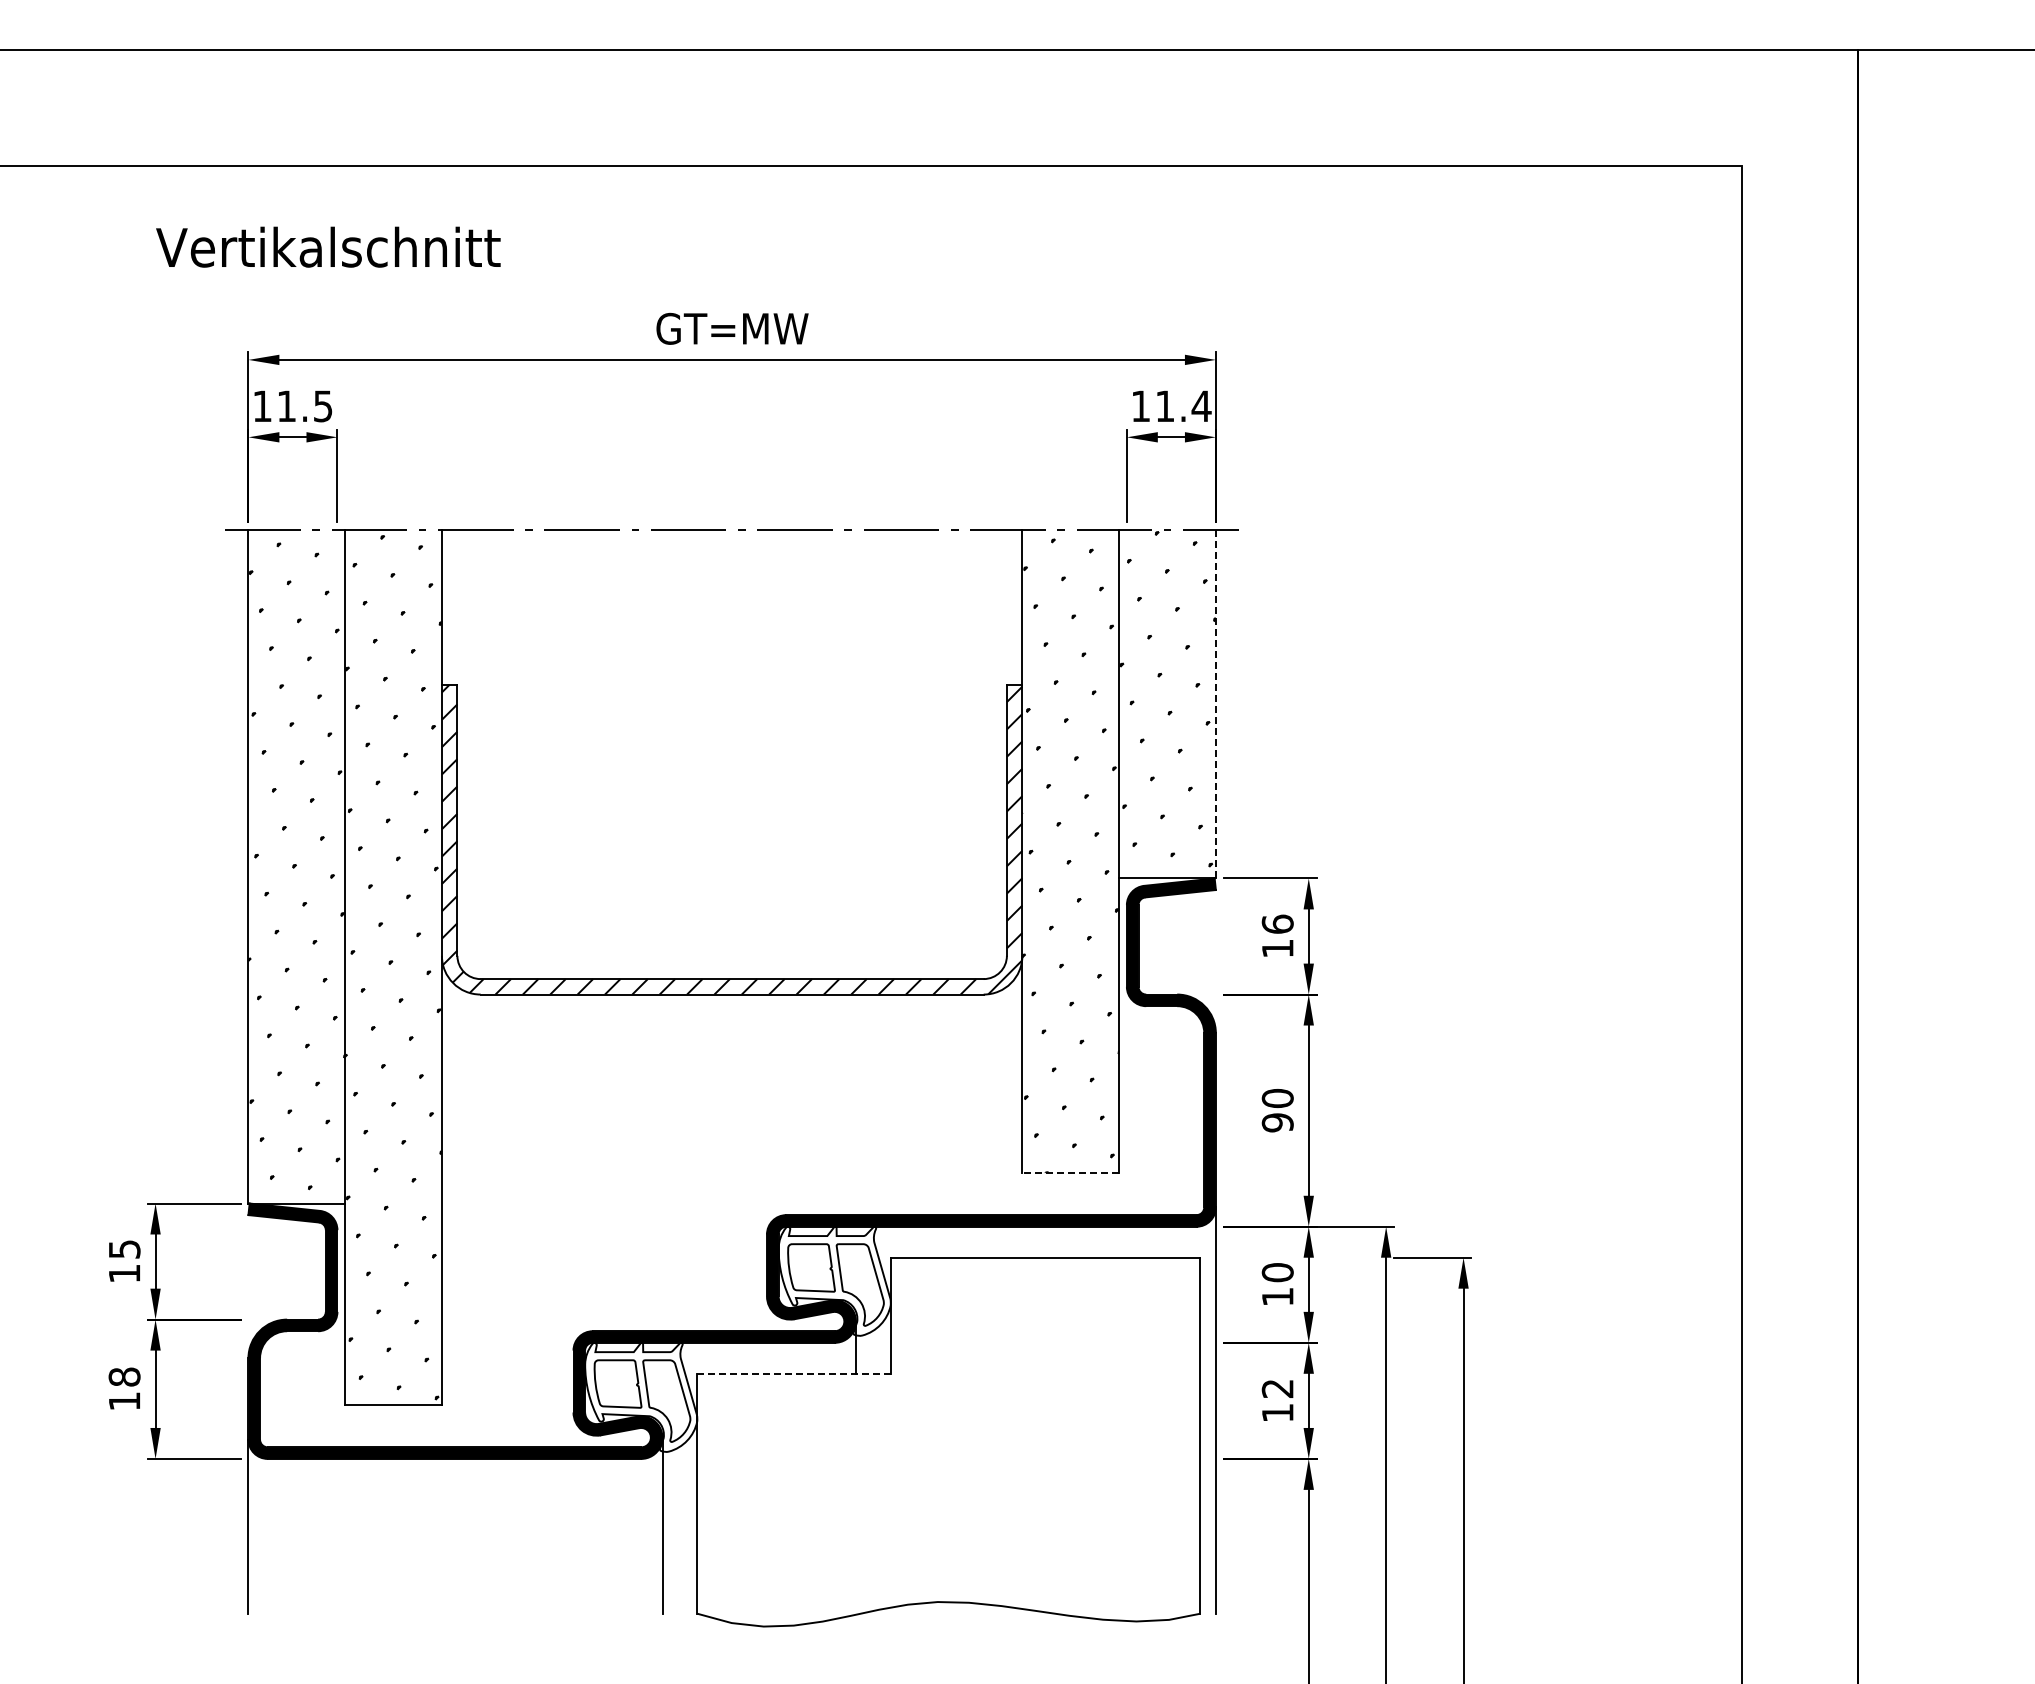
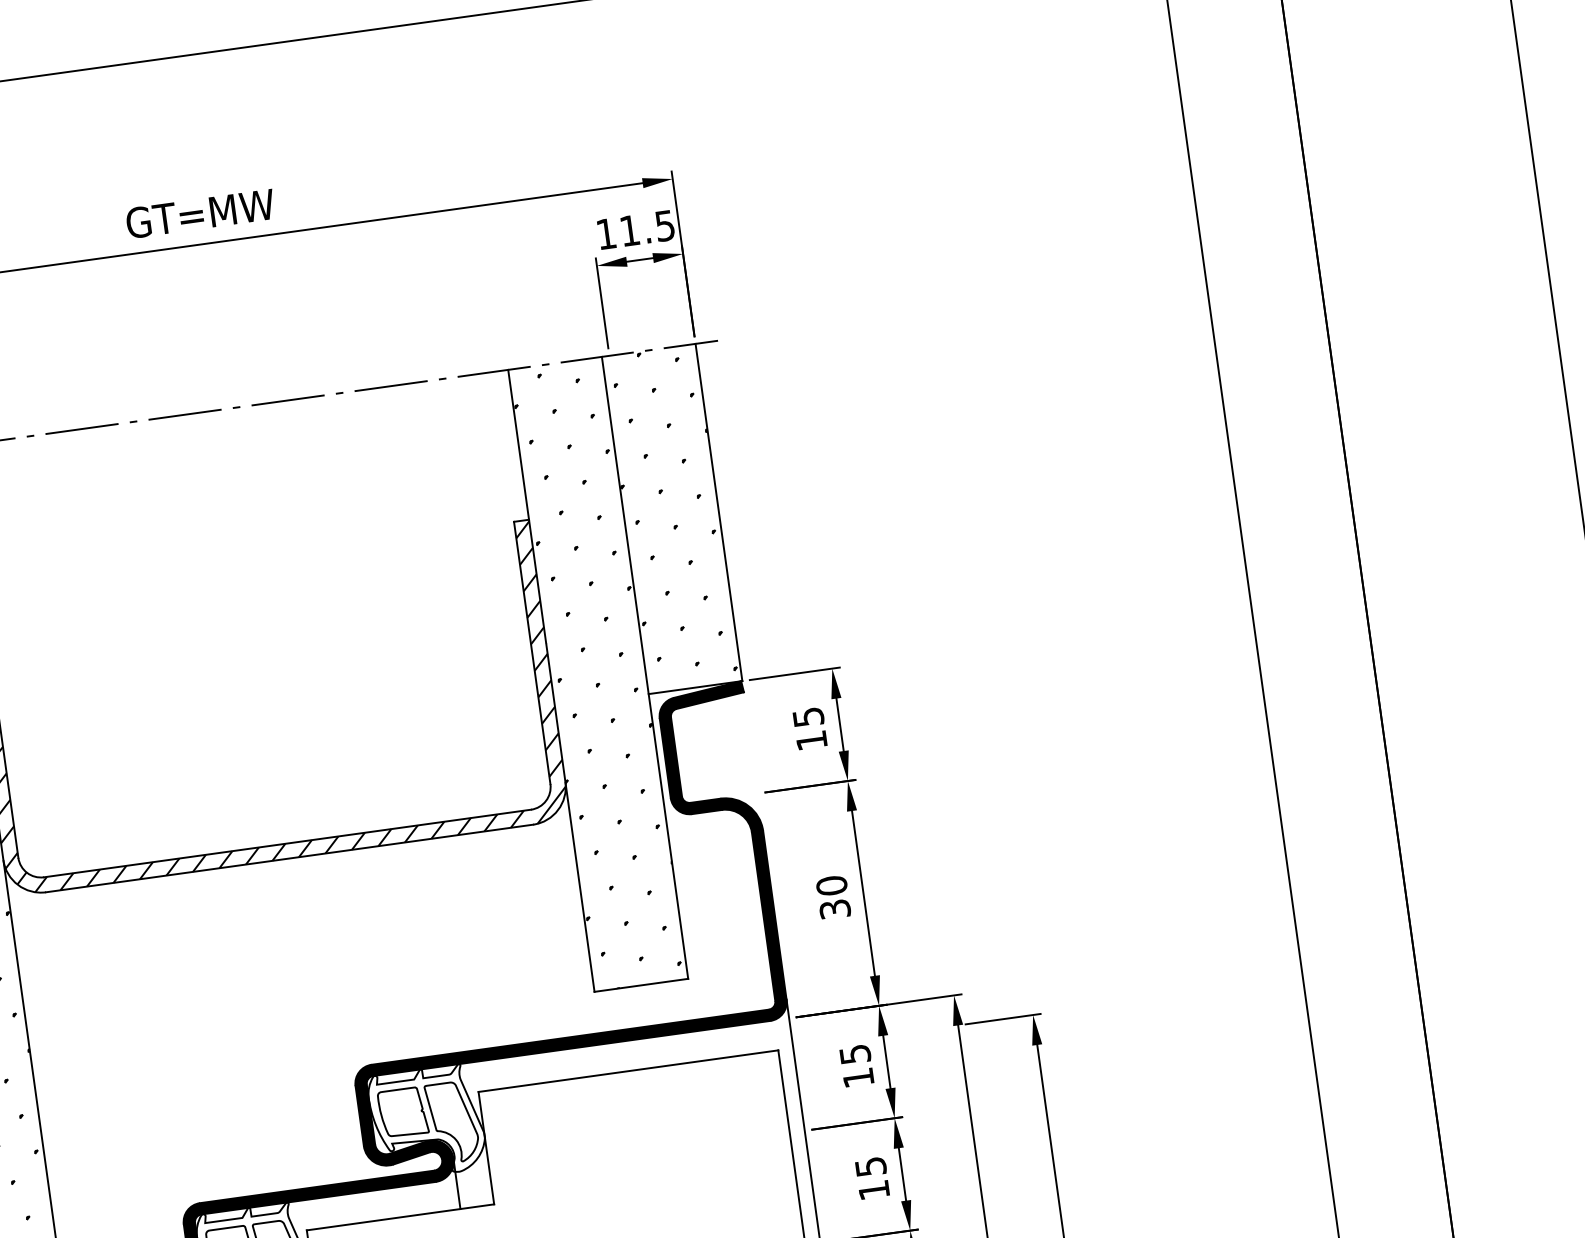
text: (1201, 406) -> (665, 226), 11.4 -> 11.5
line: (1215, 703) -> (718, 511), dashed -> solid
text: (1277, 923) -> (808, 716), 16 -> 15
text: (1277, 1122) -> (834, 909), 90 -> 30
line: (1070, 1172) -> (641, 985), dashed -> solid
text: (1277, 1272) -> (854, 1054), 10 -> 15
line: (794, 1373) -> (400, 1217), dashed -> solid
text: (1277, 1388) -> (870, 1166), 12 -> 15

